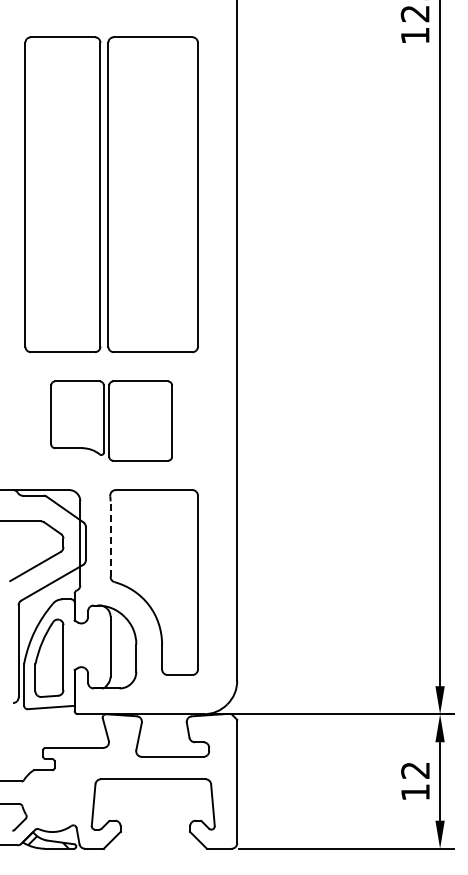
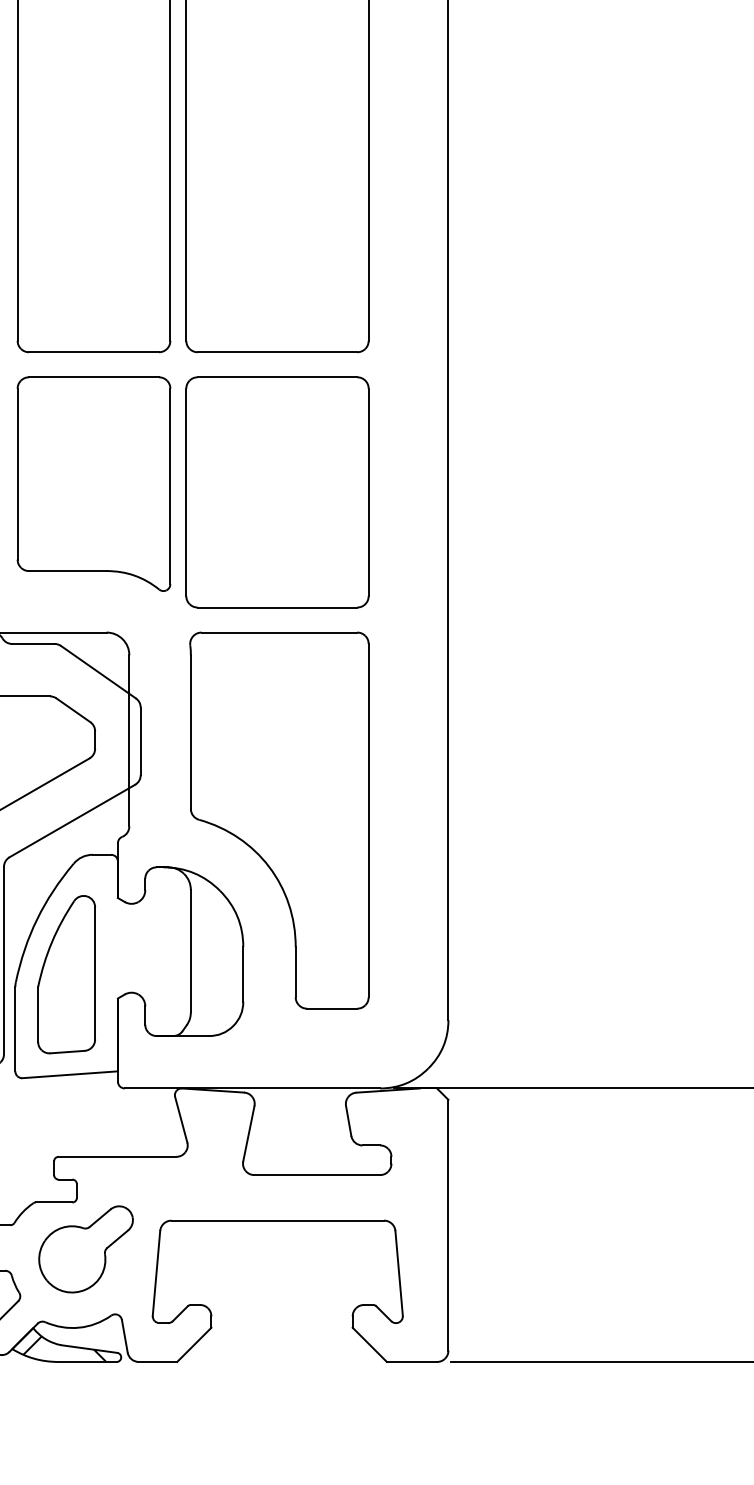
part: (111, 420) -> (192, 491), size x1.43
line: (110, 539) -> (190, 733), dashed -> solid
part: (58, 793) -> (85, 1249), added

